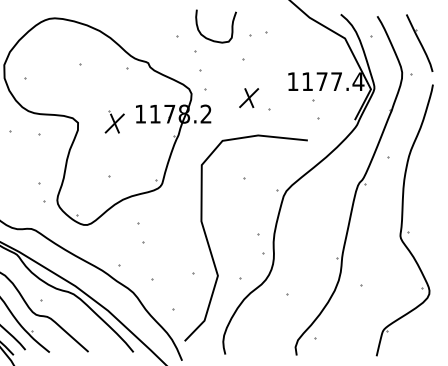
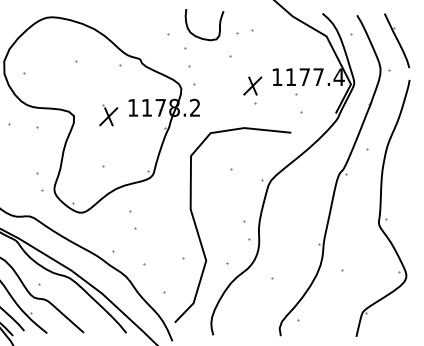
part: (249, 98) -> (253, 86), moved

